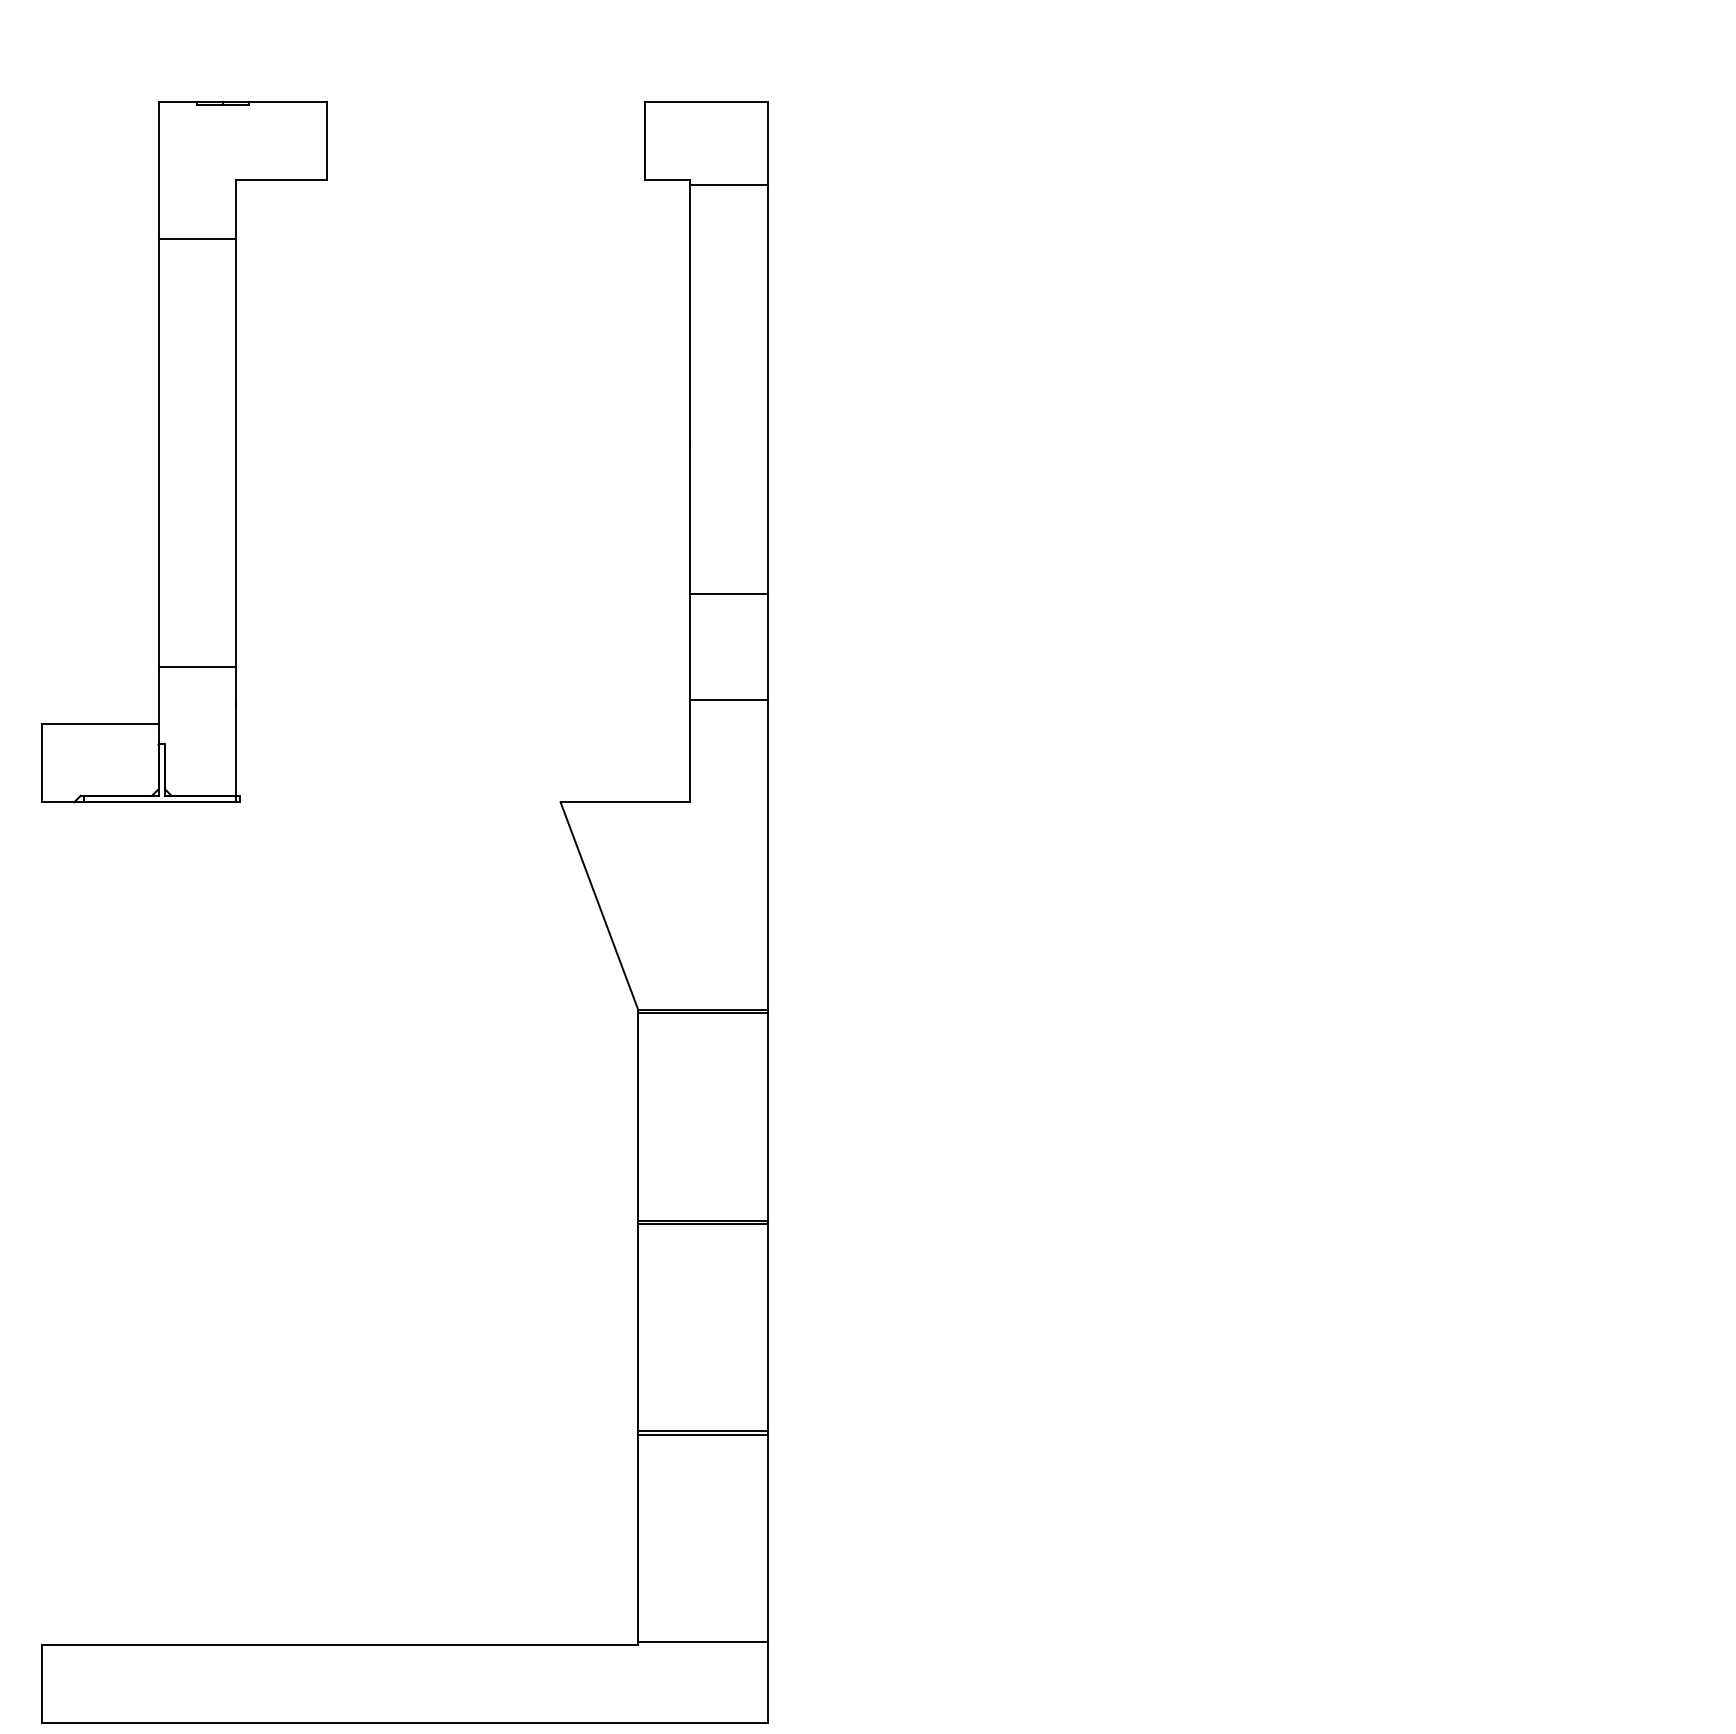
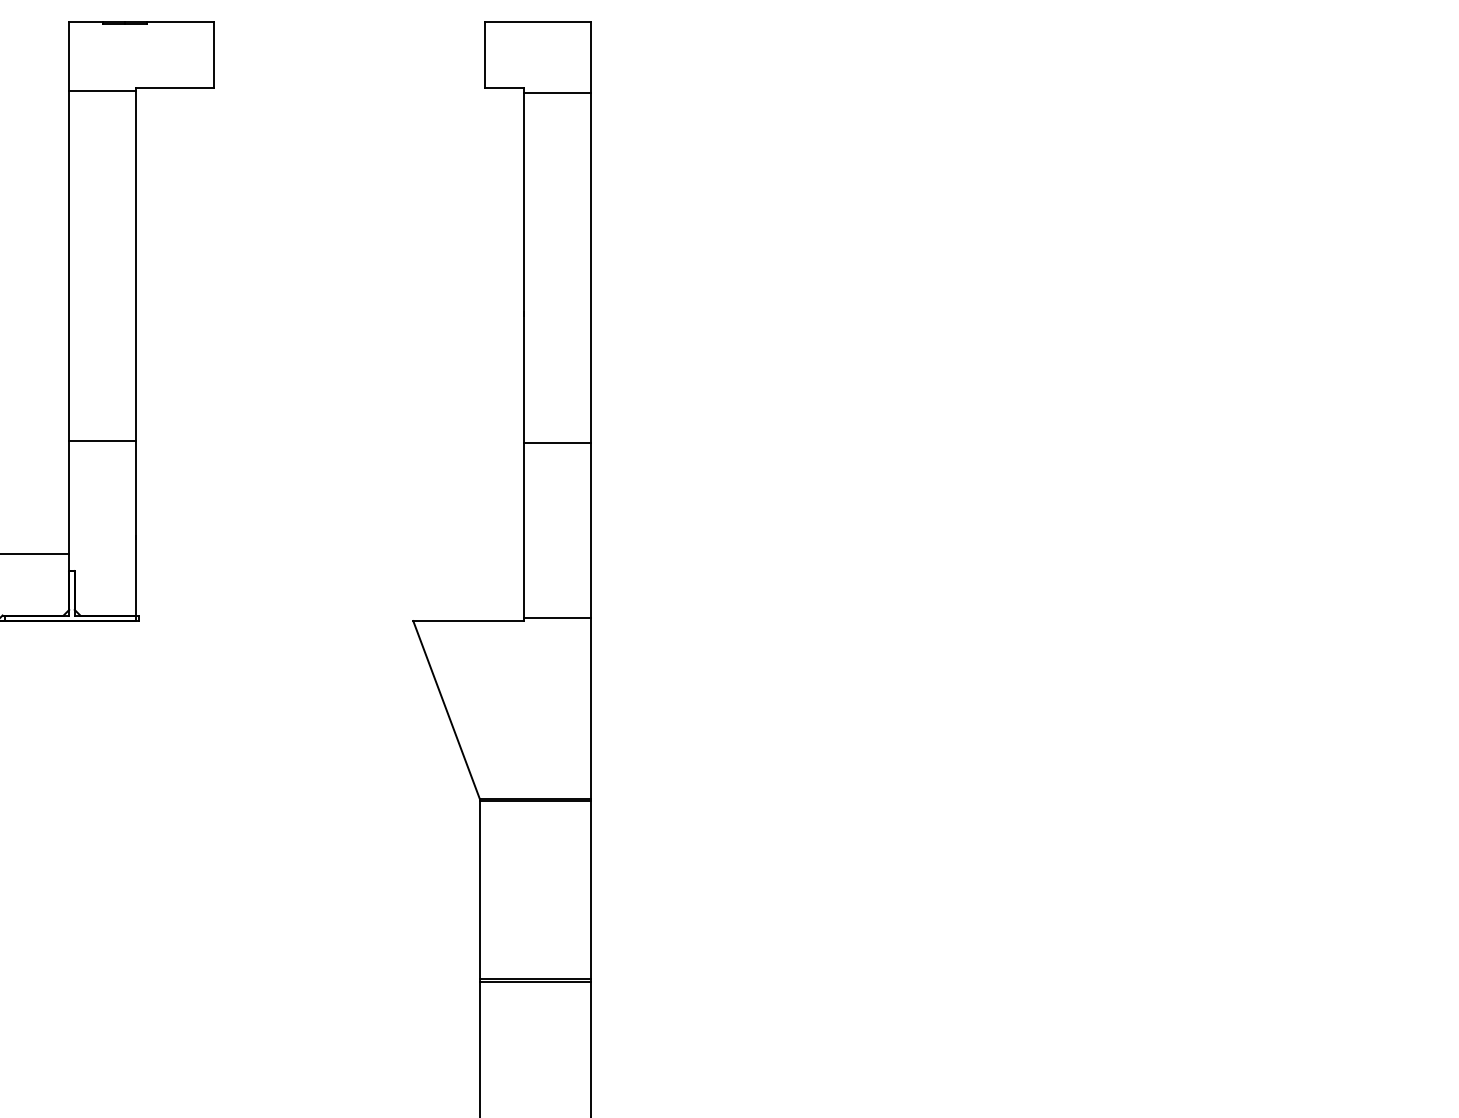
line: (197, 238) -> (102, 90), moved
line: (197, 667) -> (102, 441), moved
line: (729, 700) -> (557, 618), moved

